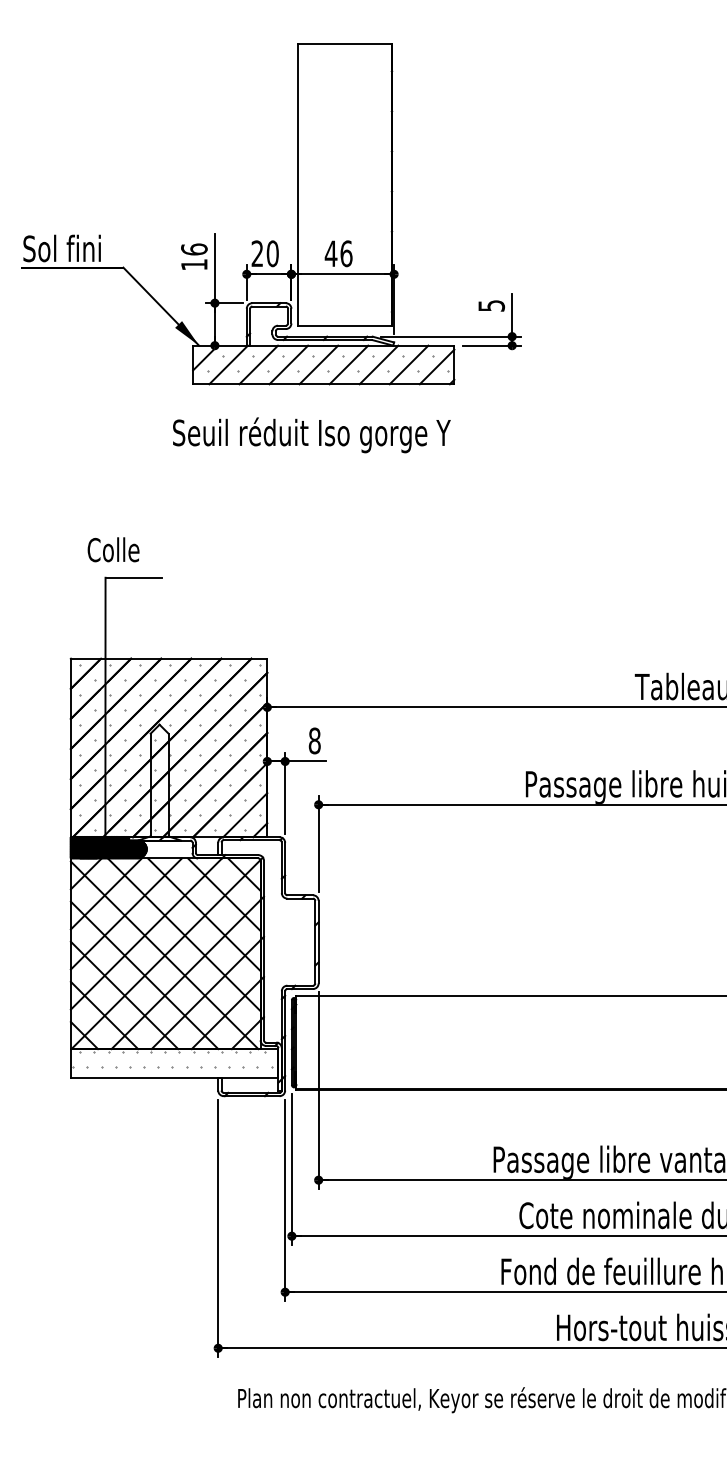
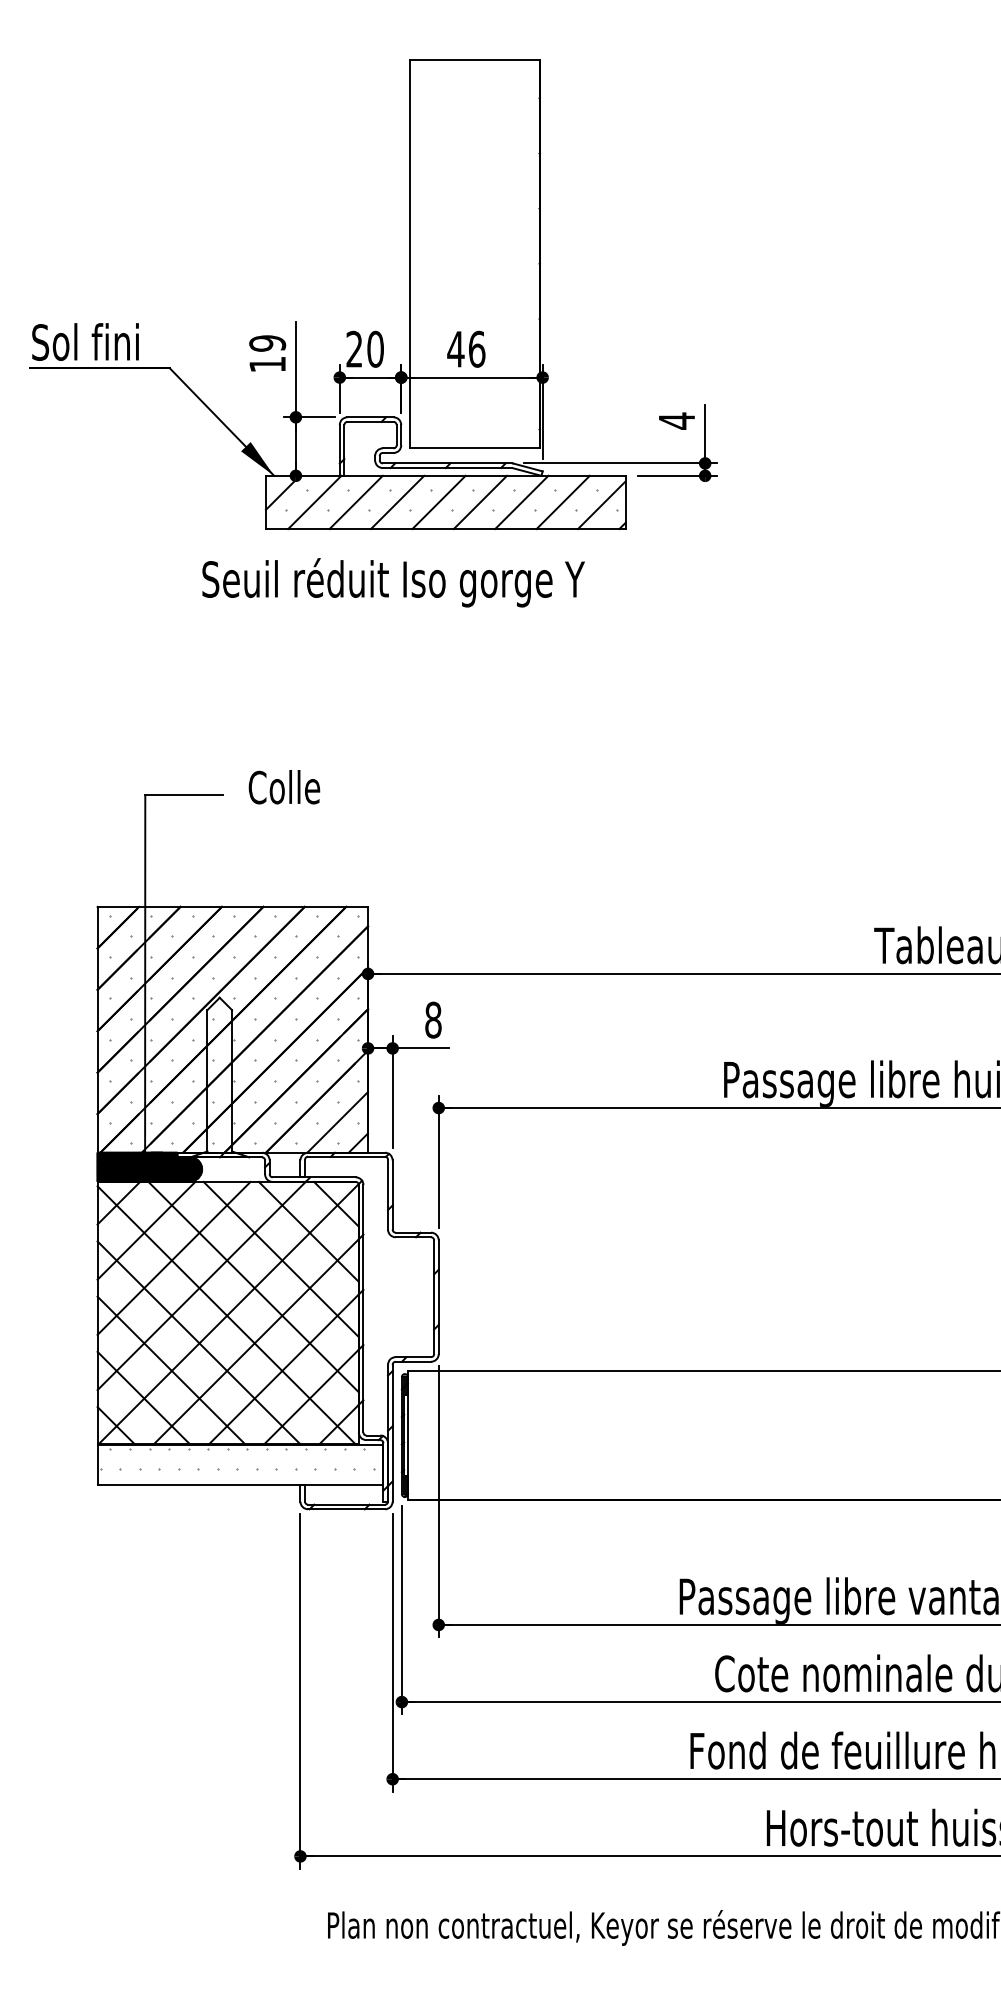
text: (194, 249) -> (267, 343), 16 -> 19
text: (491, 305) -> (676, 420), 5 -> 4
text: (311, 435) -> (393, 583), moved
text: (113, 549) -> (284, 786), moved

